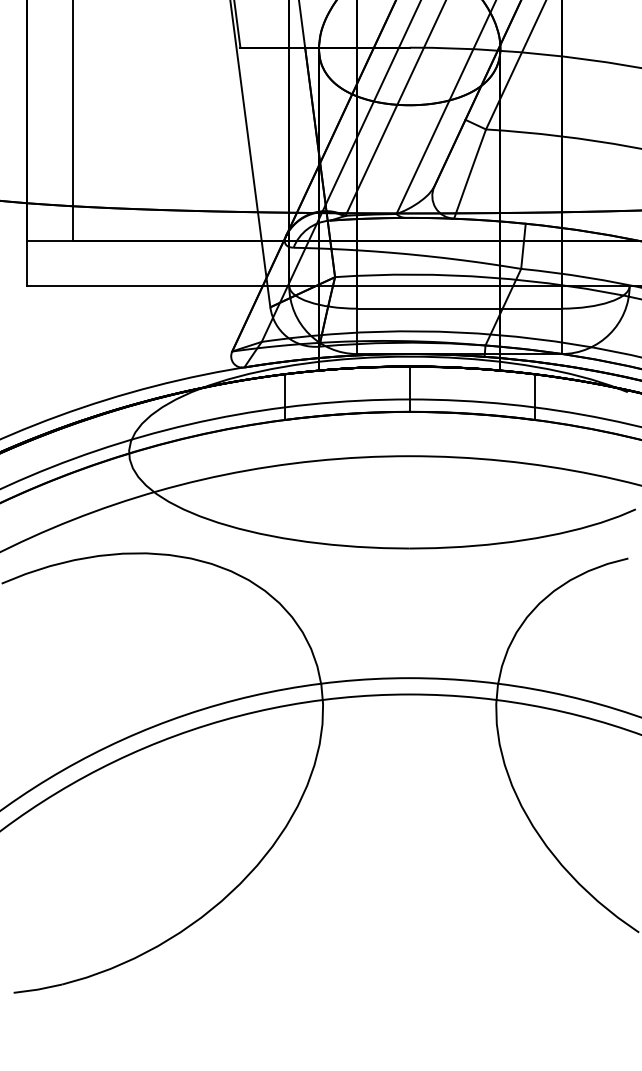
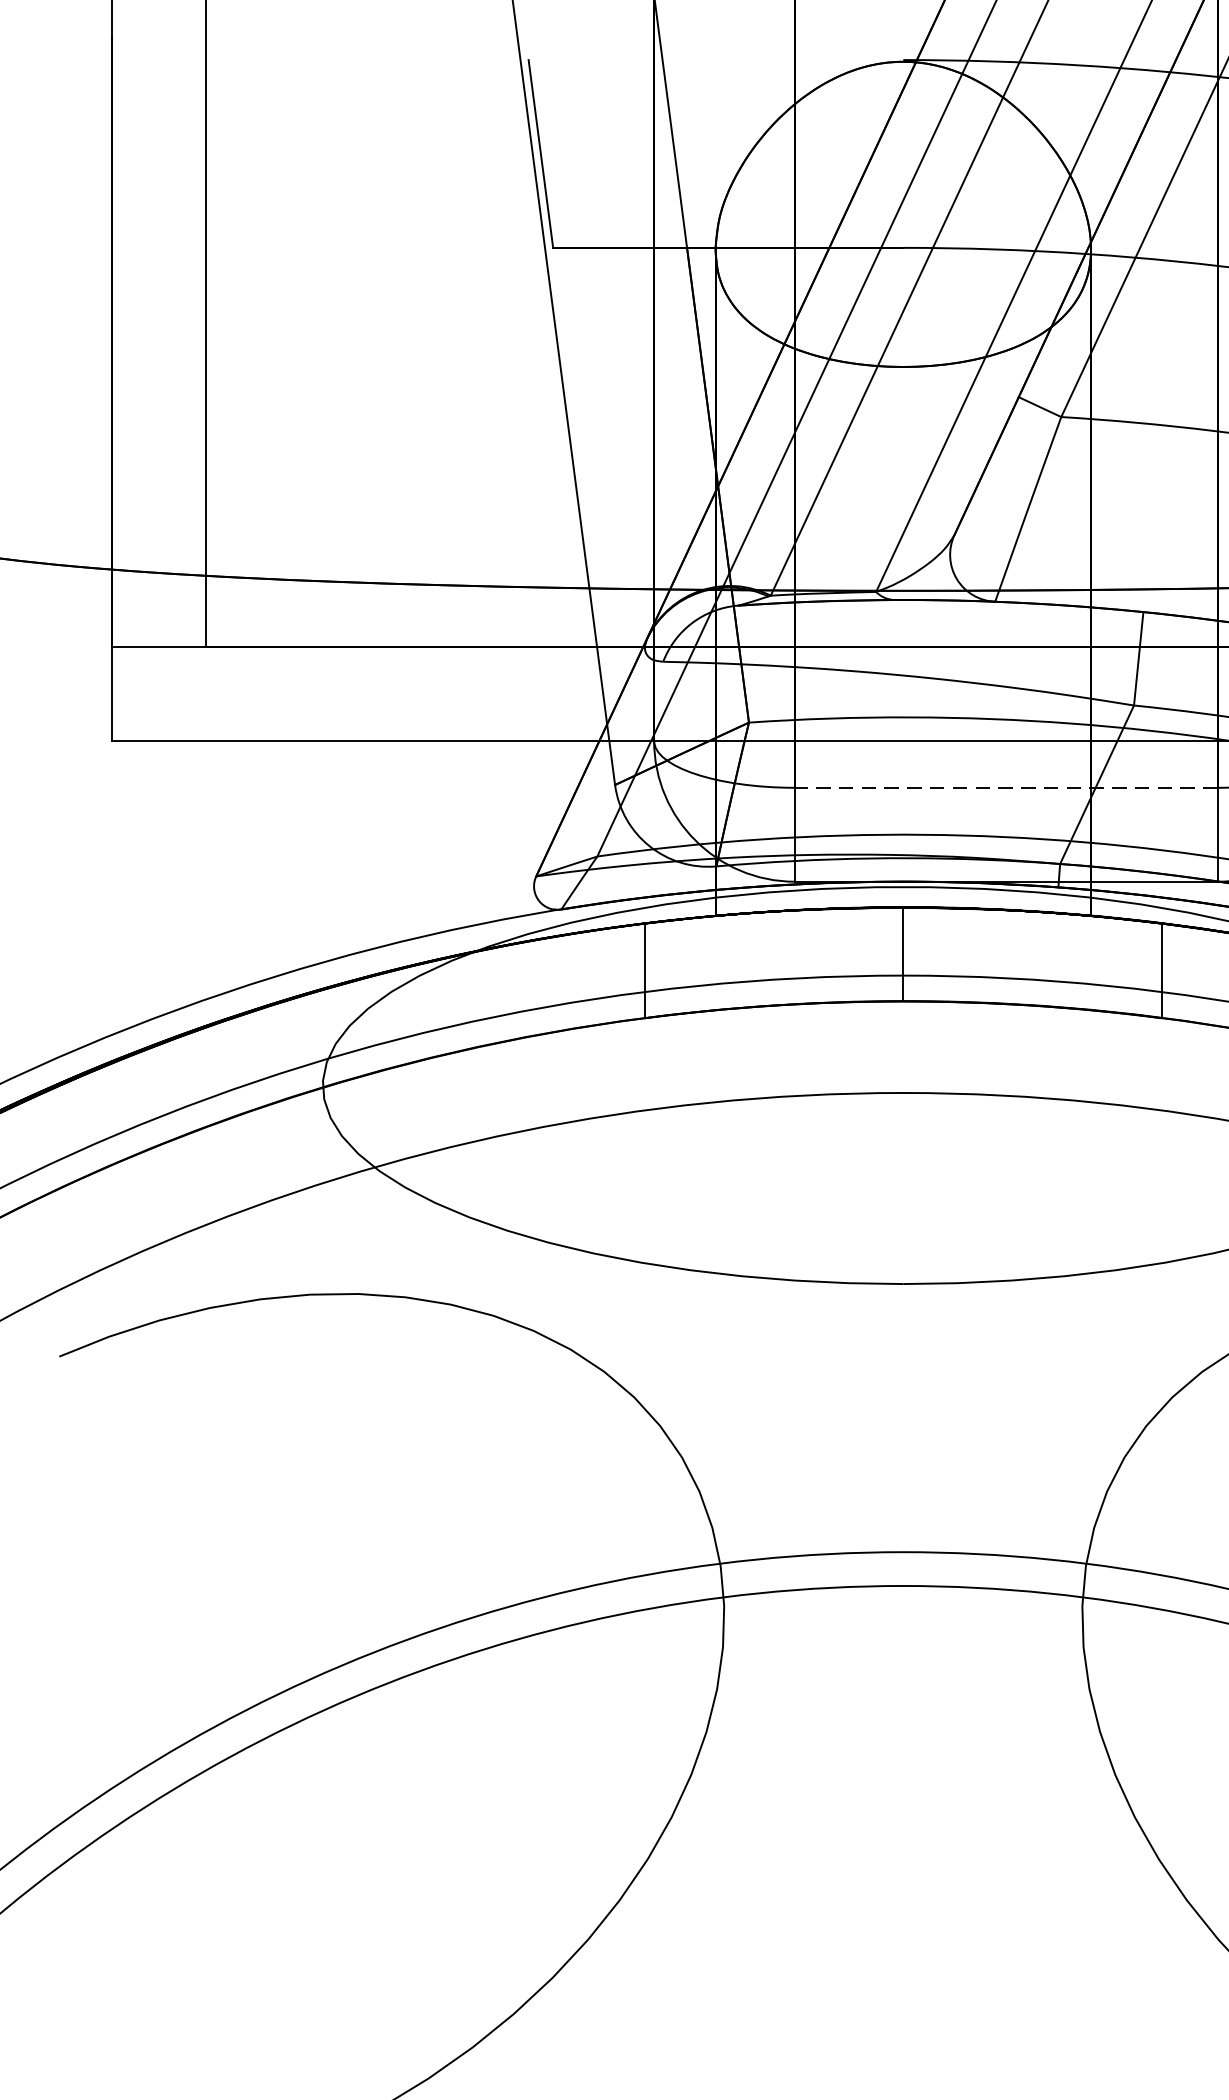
line: (458, 308) -> (1004, 787), solid -> dashed

